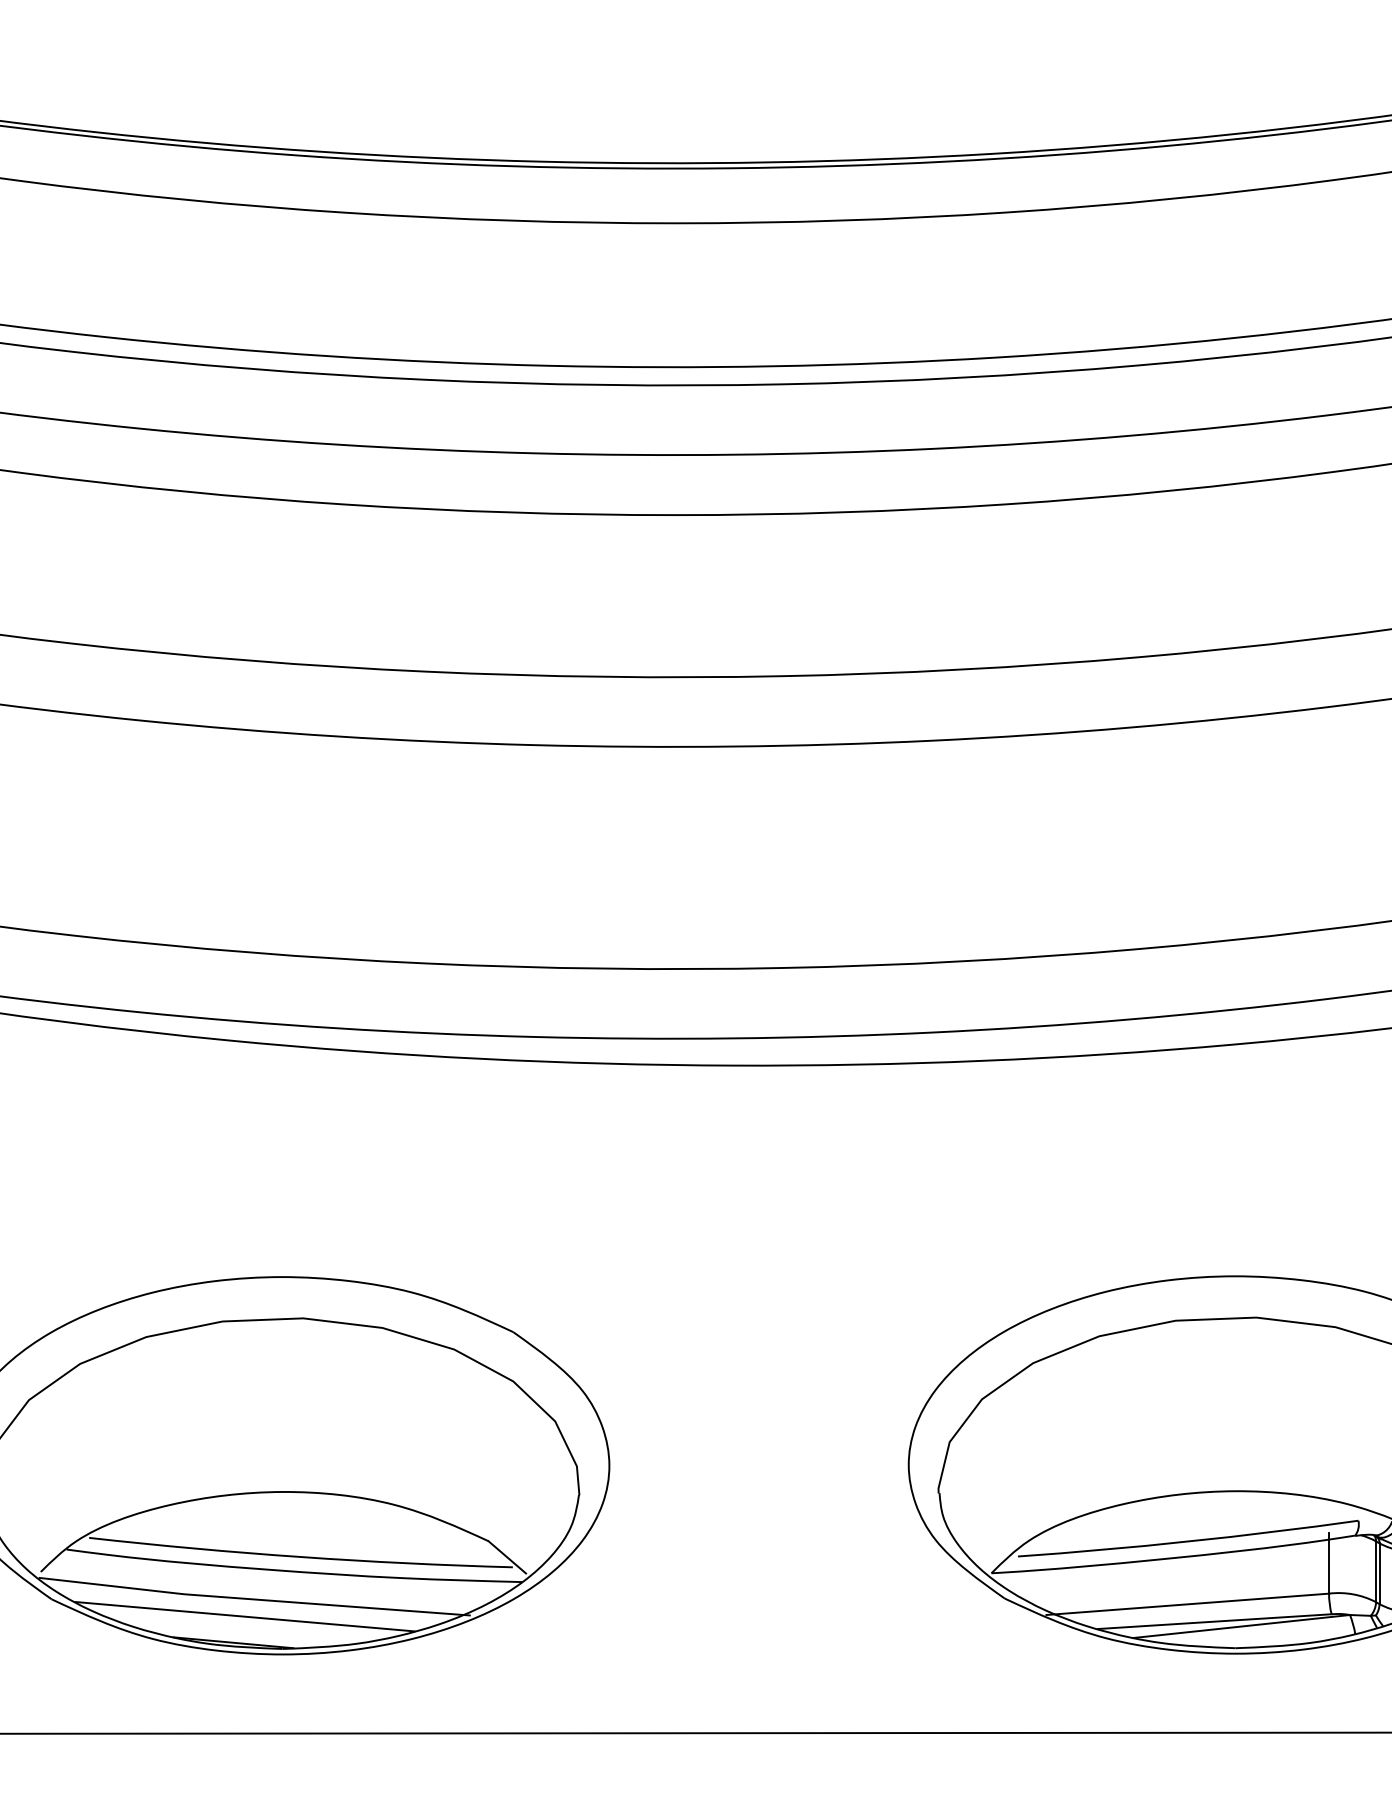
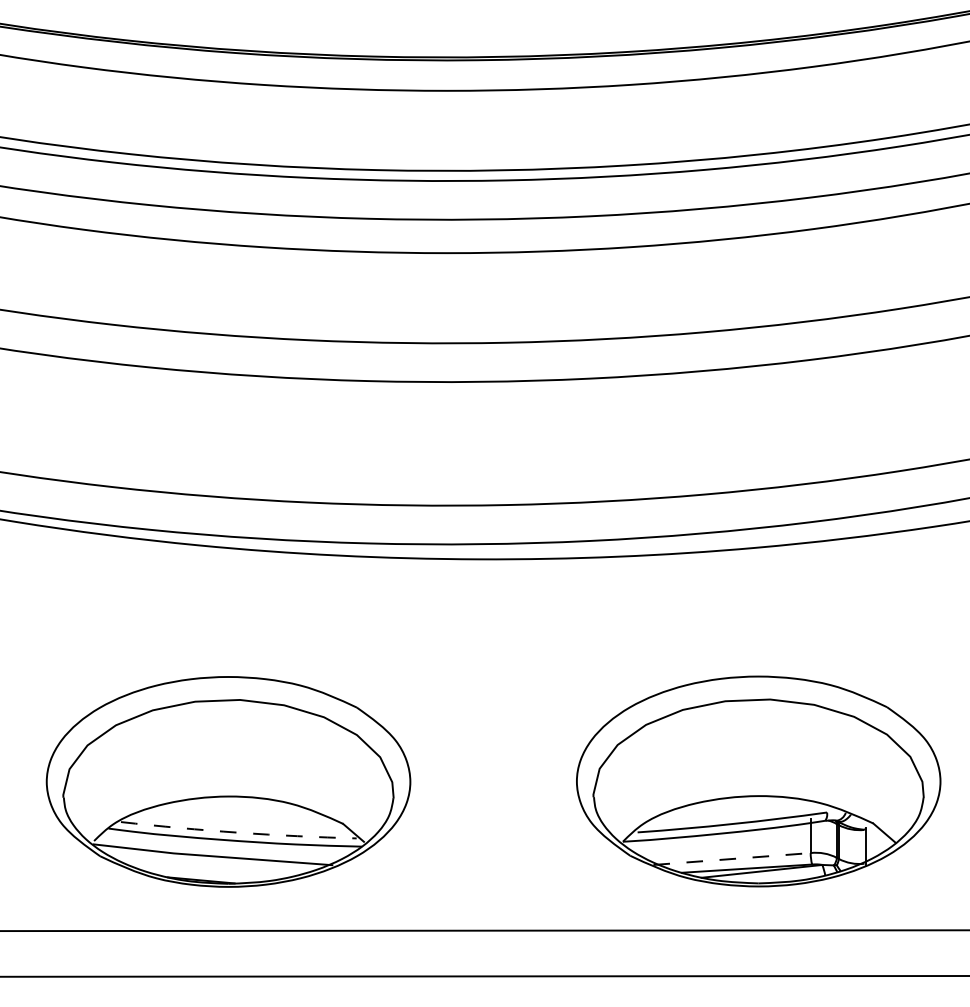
arc: (300, 1556) -> (238, 832), solid -> dashed
line: (1188, 1605) -> (732, 859), solid -> dashed
line: (244, 1615) -> (207, 865), removed

